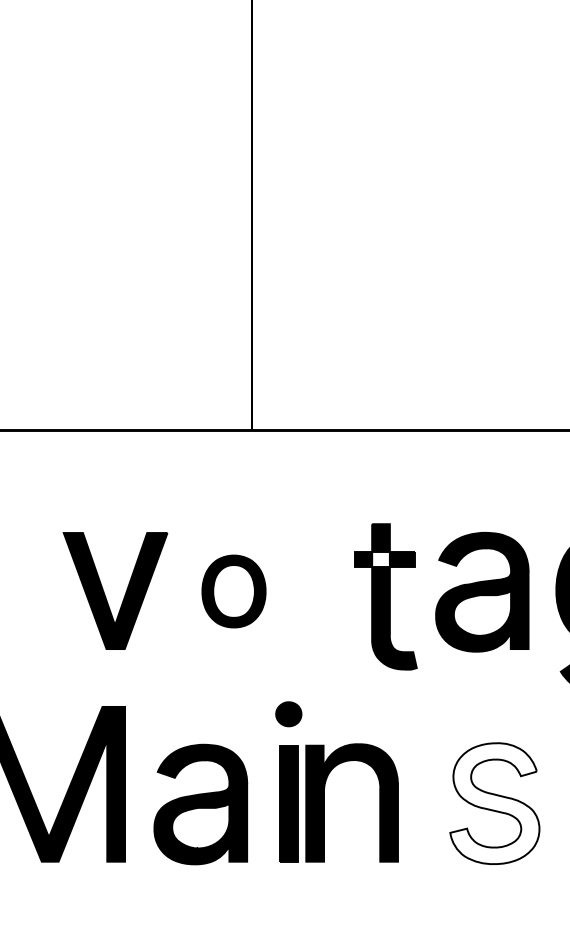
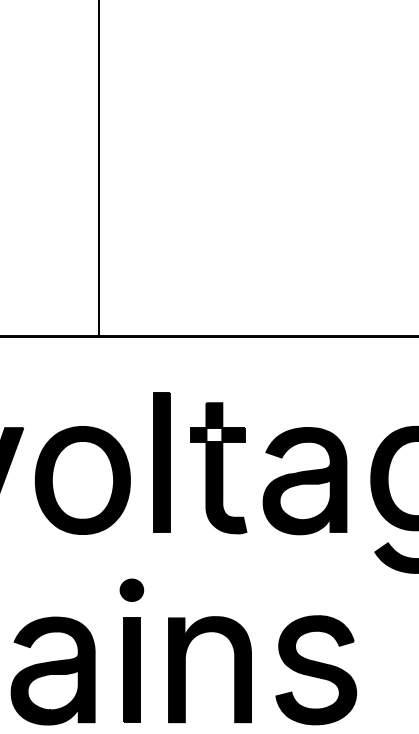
part: (322, 571) -> (162, 462), added
part: (233, 591) -> (82, 480), size x1.67
part: (385, 596) -> (218, 467), moved
part: (324, 802) -> (185, 669), moved
fill: (494, 803) -> (315, 670), added

